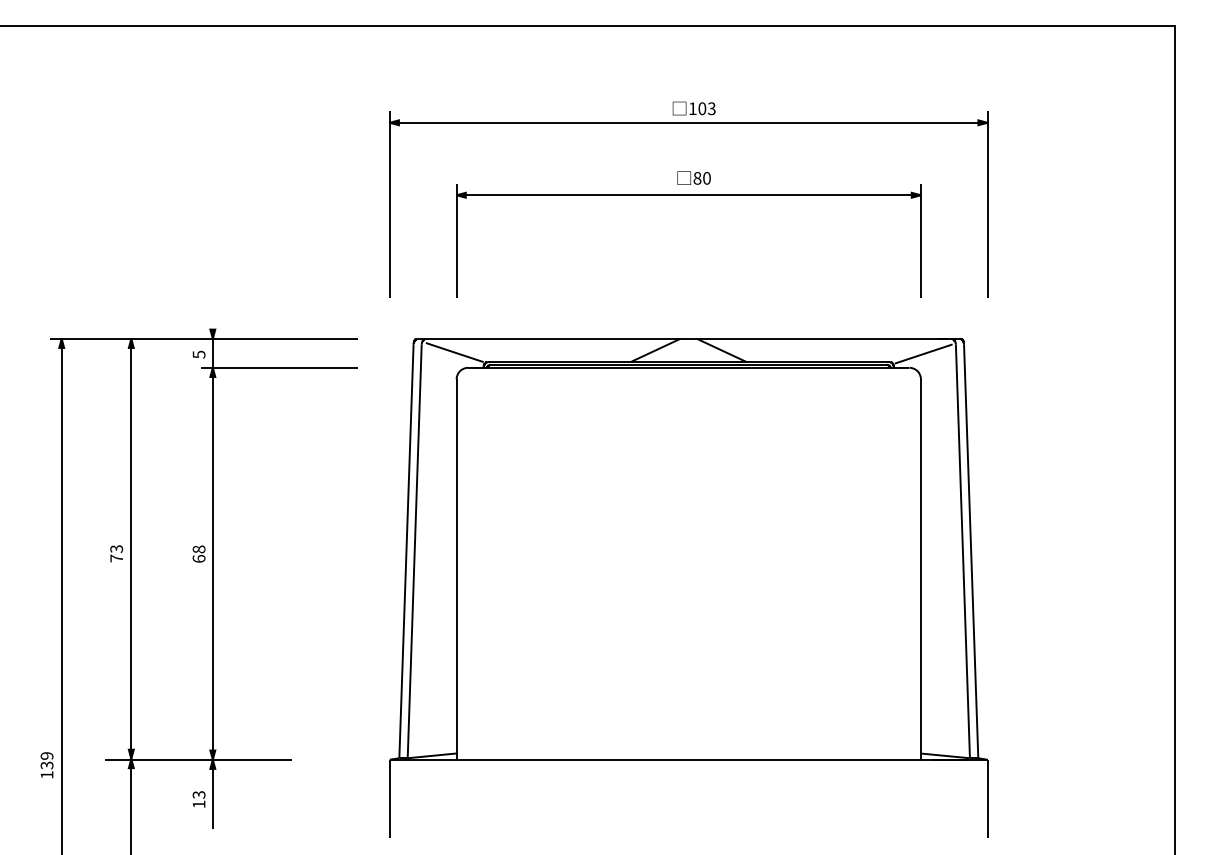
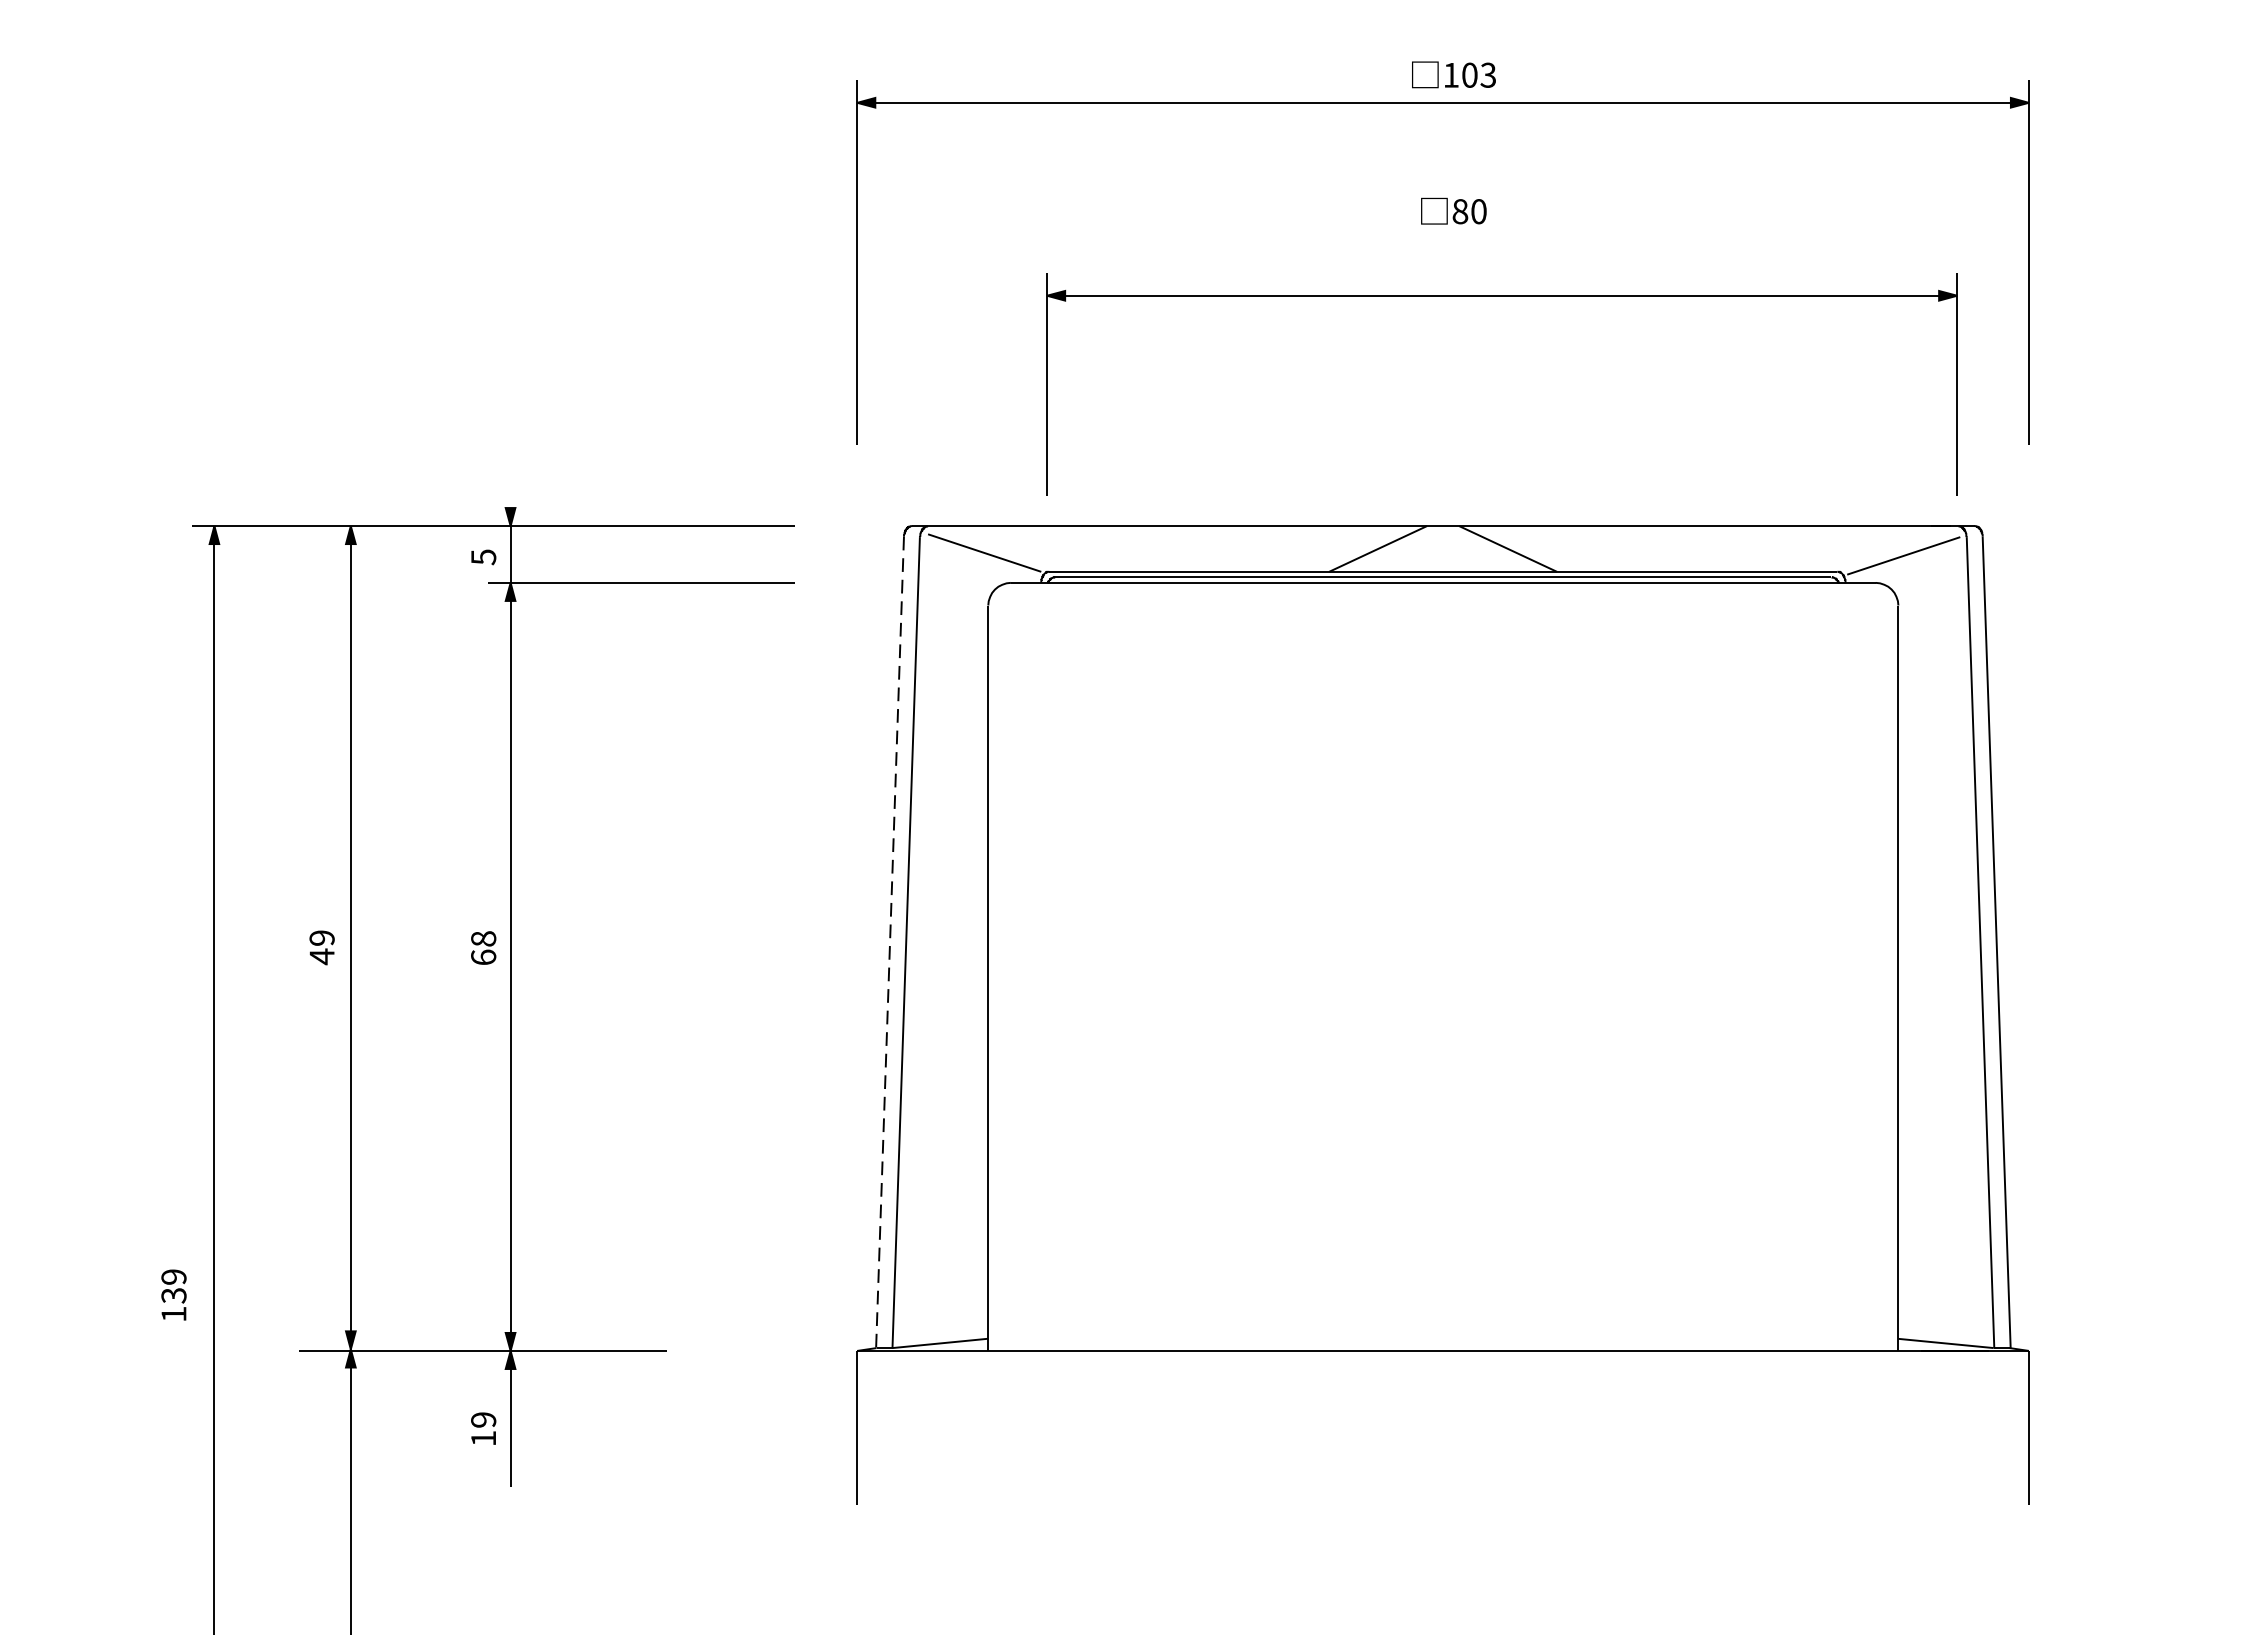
part: (688, 195) -> (1501, 296), moved
line: (406, 551) -> (890, 942), solid -> dashed
text: (116, 553) -> (321, 946), 73 -> 49
text: (46, 765) -> (172, 1295), moved
text: (199, 794) -> (484, 1419), 13 -> 19

